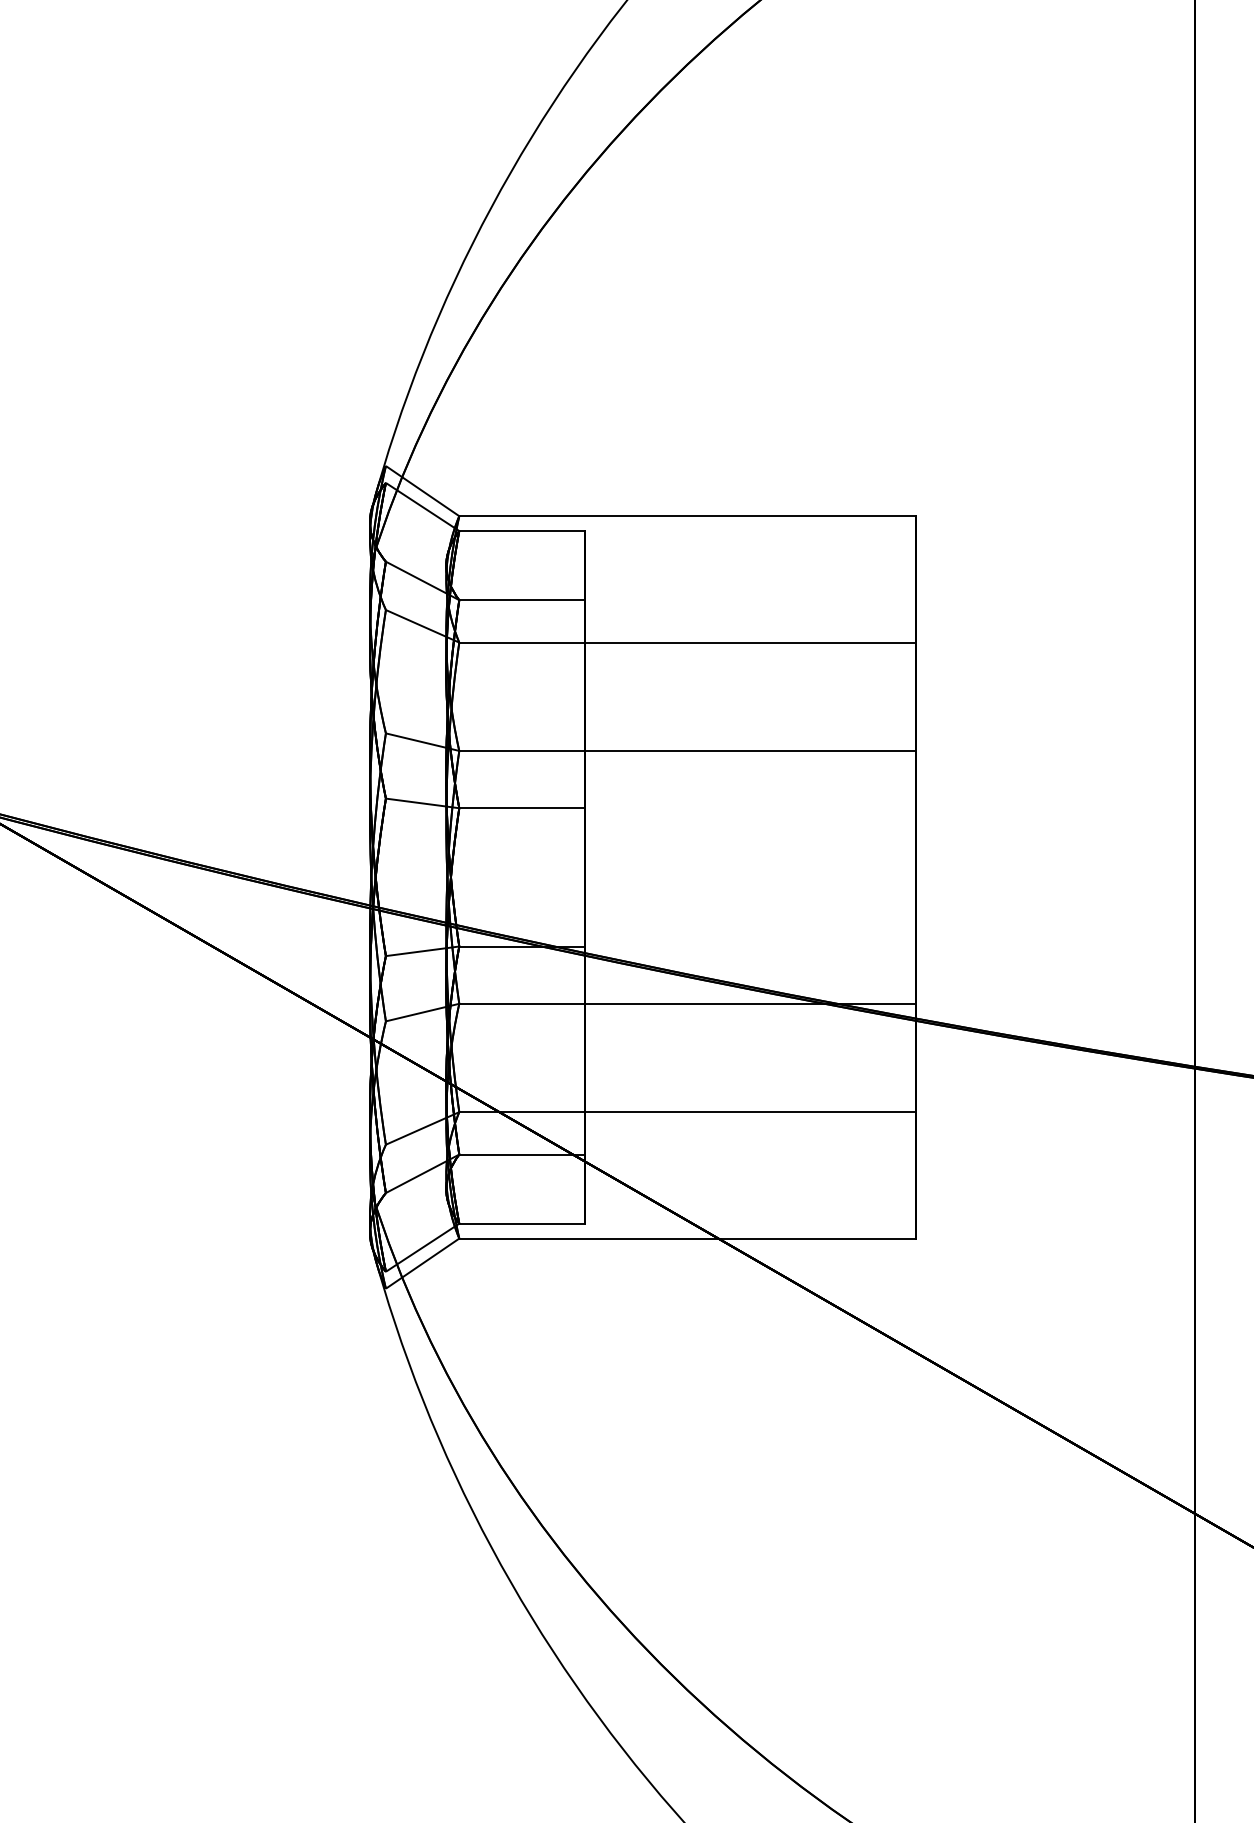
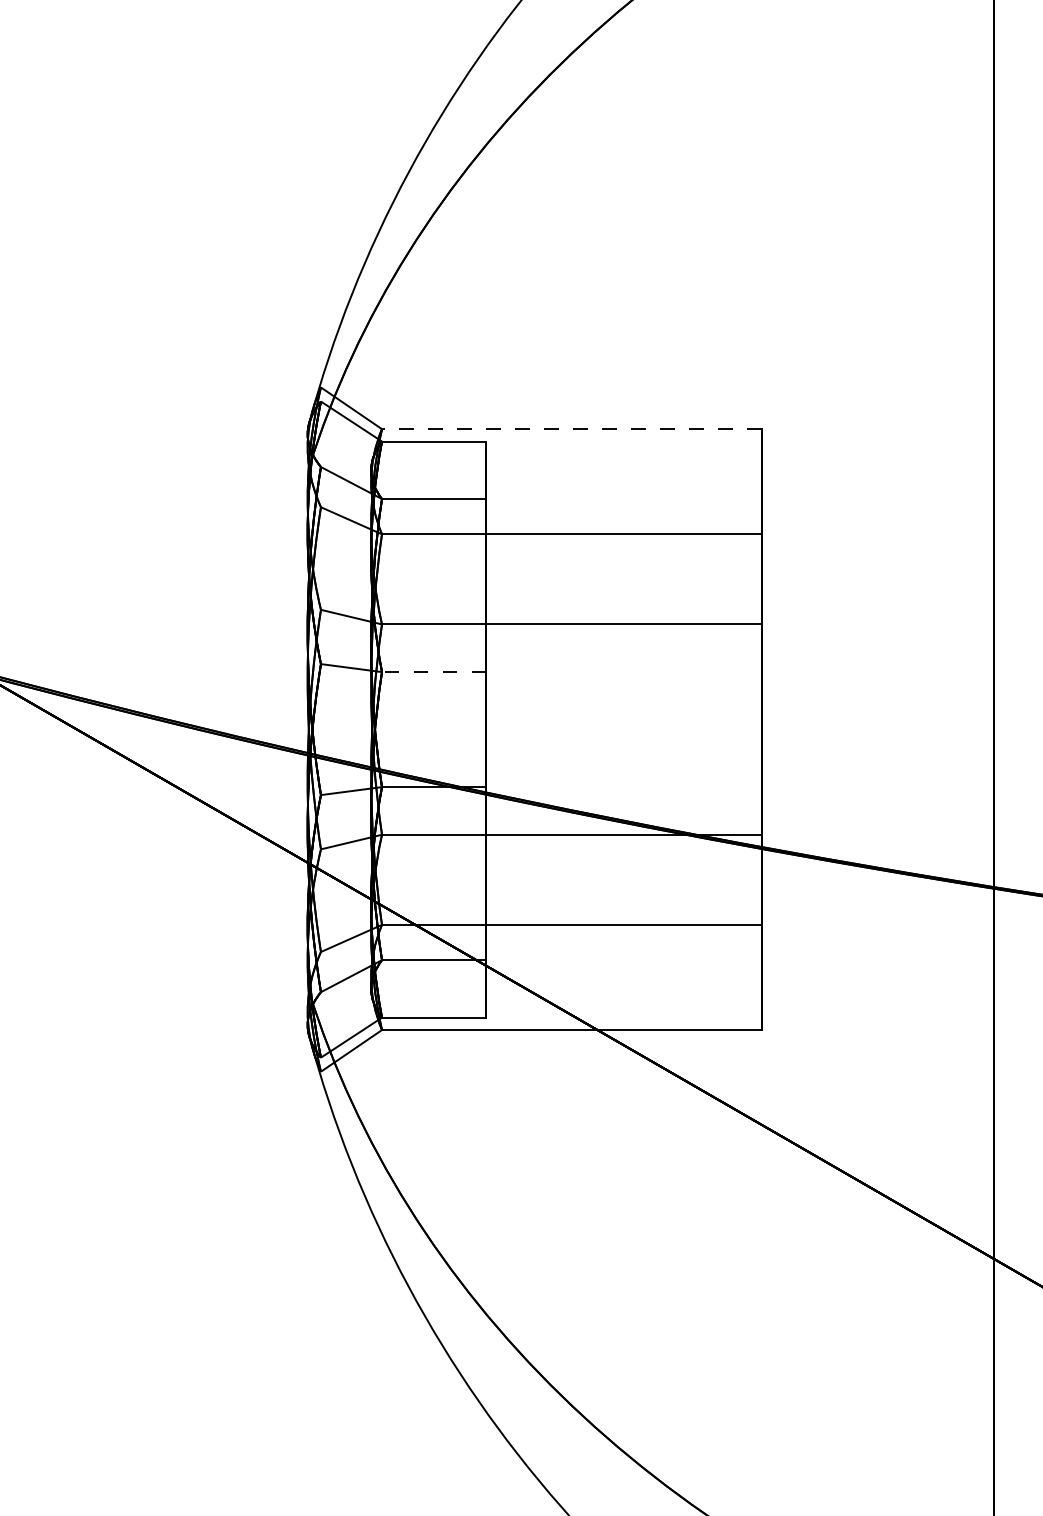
line: (687, 516) -> (571, 429), solid -> dashed
line: (521, 808) -> (433, 672), solid -> dashed

